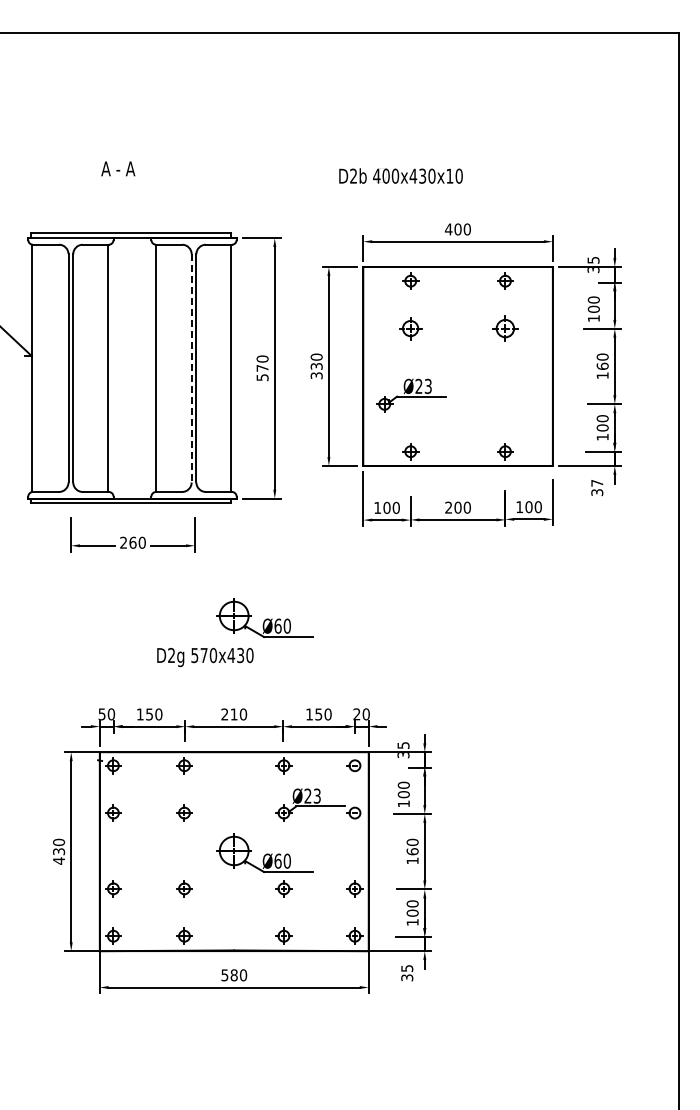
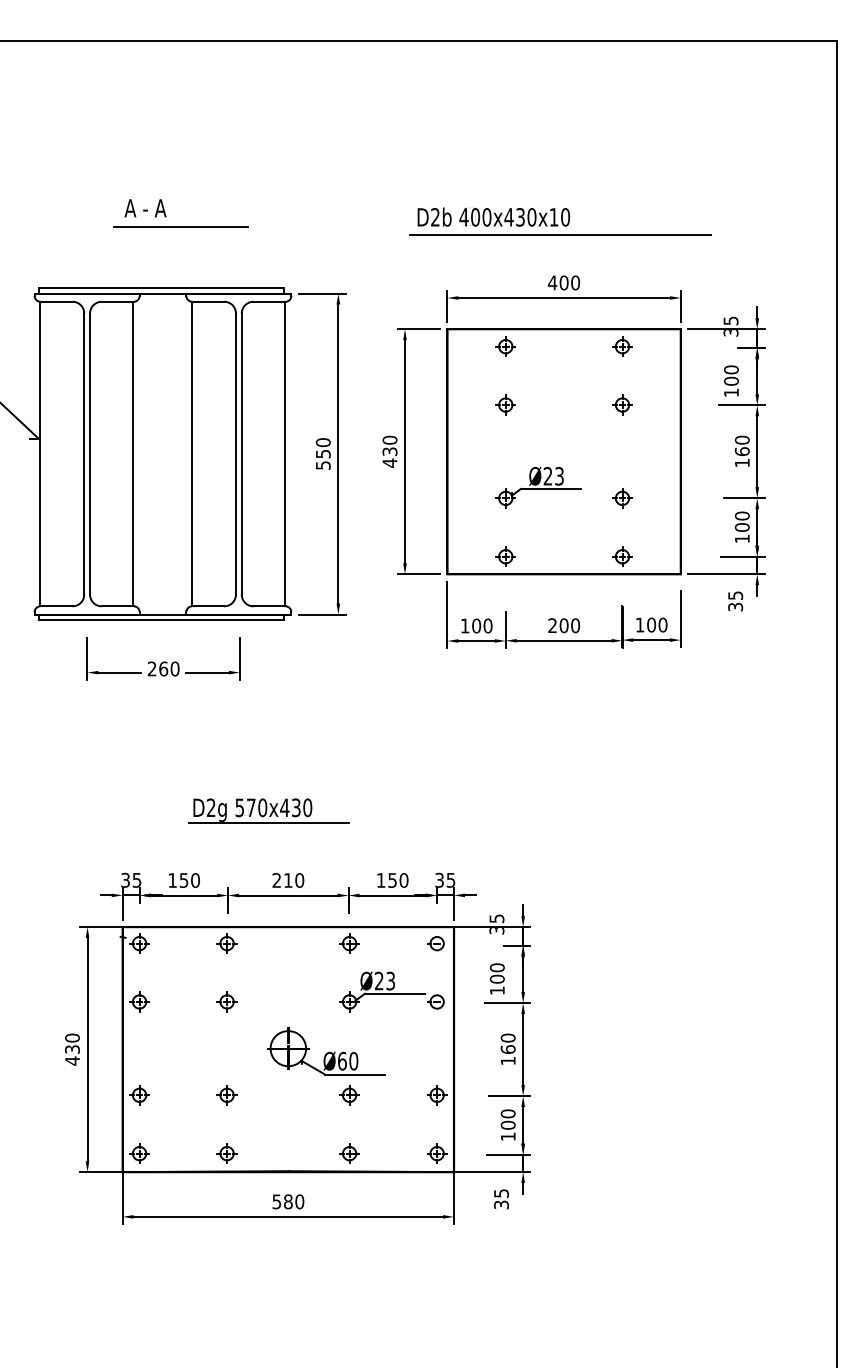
line: (146, 184) -> (180, 227), added
line: (454, 190) -> (559, 234), added
part: (410, 328) -> (505, 404), size x0.71
part: (505, 328) -> (622, 404), size x0.62
line: (191, 368) -> (235, 454), dashed -> solid
text: (262, 368) -> (323, 454), 570 -> 550
text: (316, 375) -> (389, 462), 330 -> 430
part: (411, 395) -> (538, 487), moved
part: (505, 404) -> (622, 498), added
text: (597, 483) -> (735, 595), 37 -> 35
part: (264, 618) -> (325, 762), removed
line: (218, 667) -> (268, 822), added
text: (107, 714) -> (132, 880), 50 -> 35
text: (361, 714) -> (445, 880), 20 -> 35

